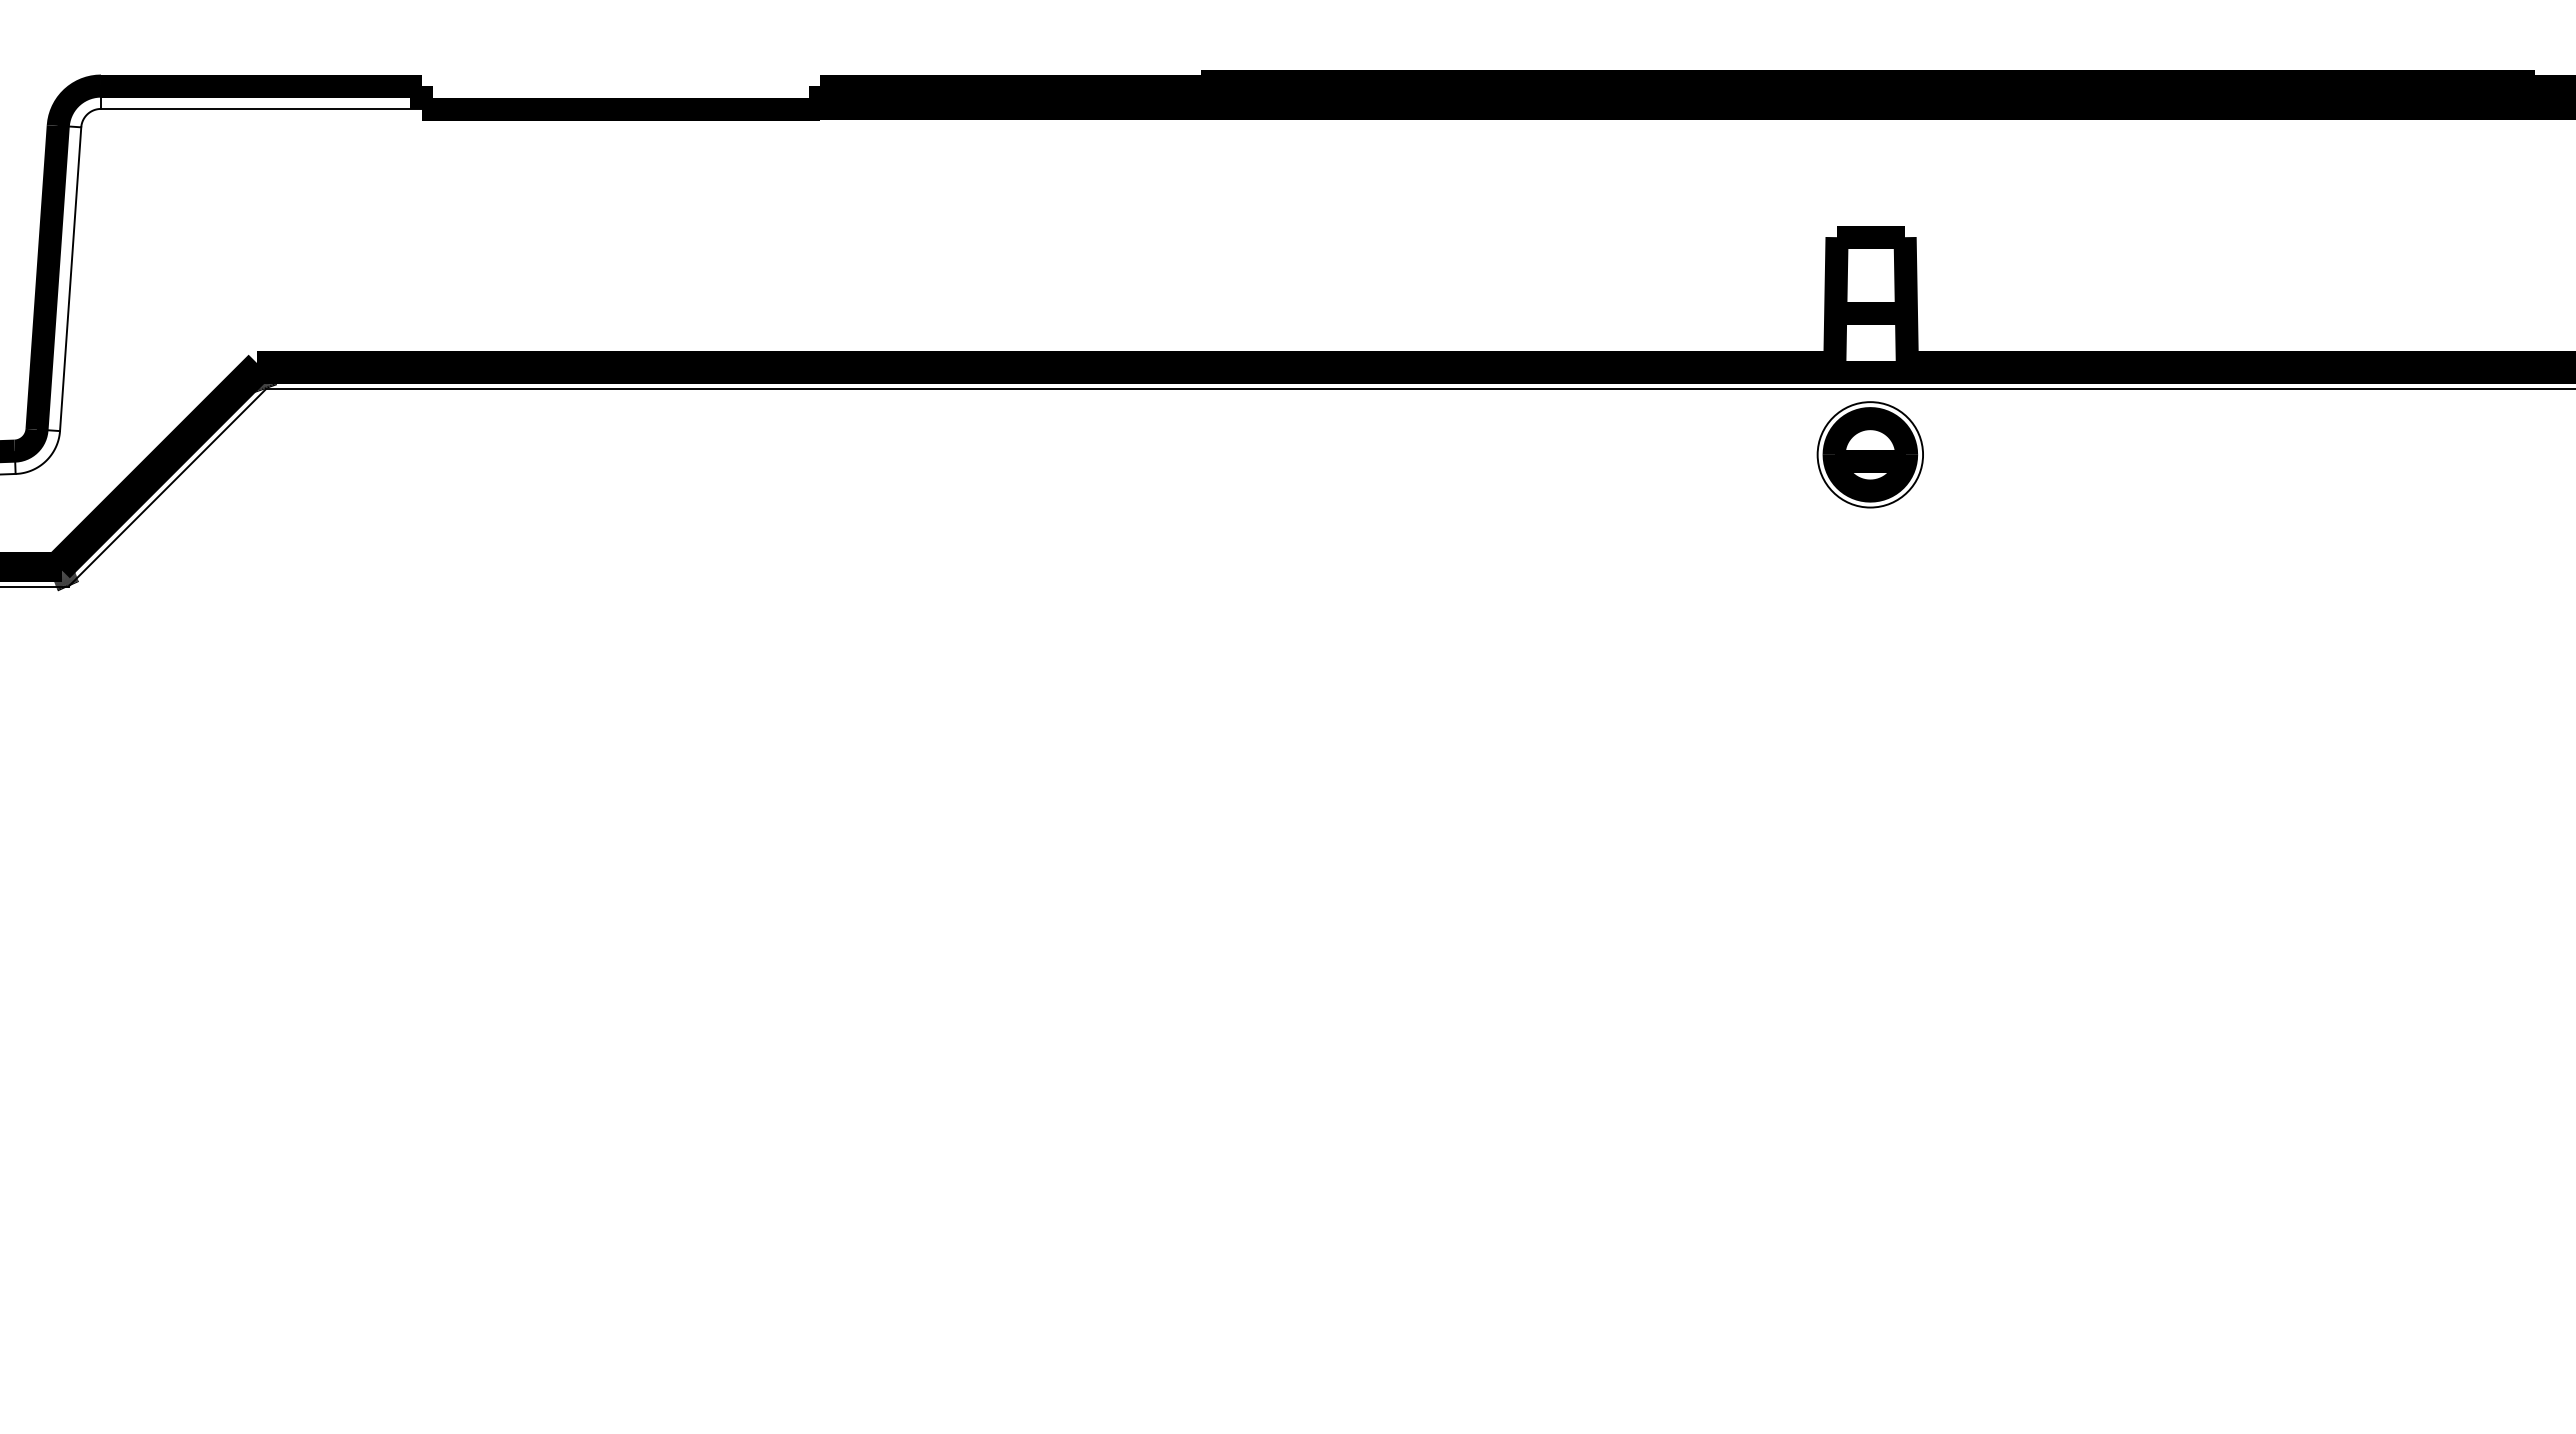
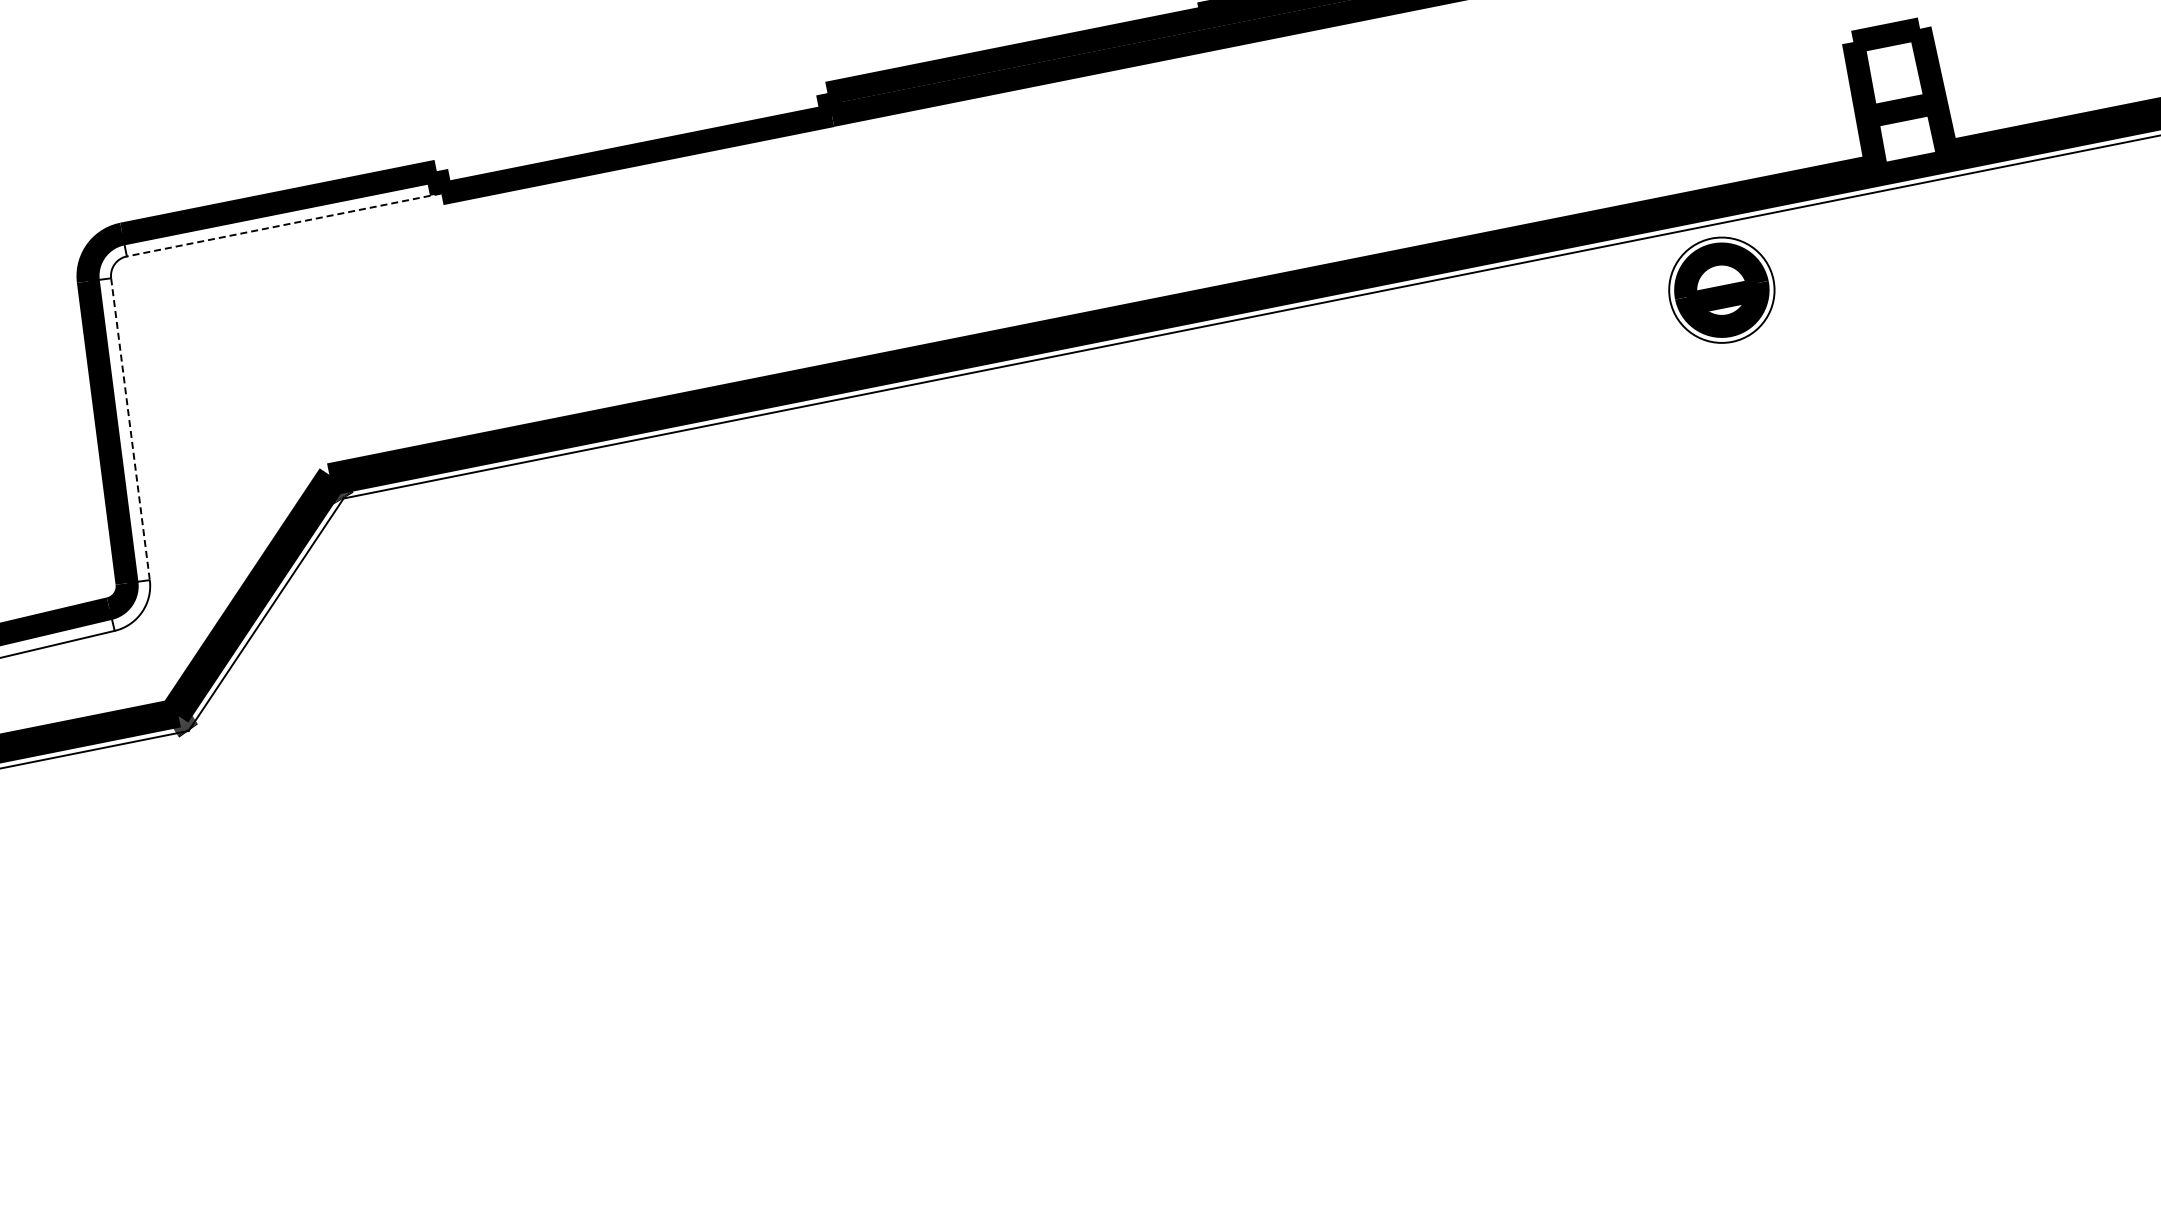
line: (260, 108) -> (283, 224), solid -> dashed
line: (70, 279) -> (130, 429), solid -> dashed
part: (1869, 454) -> (1720, 290), moved

